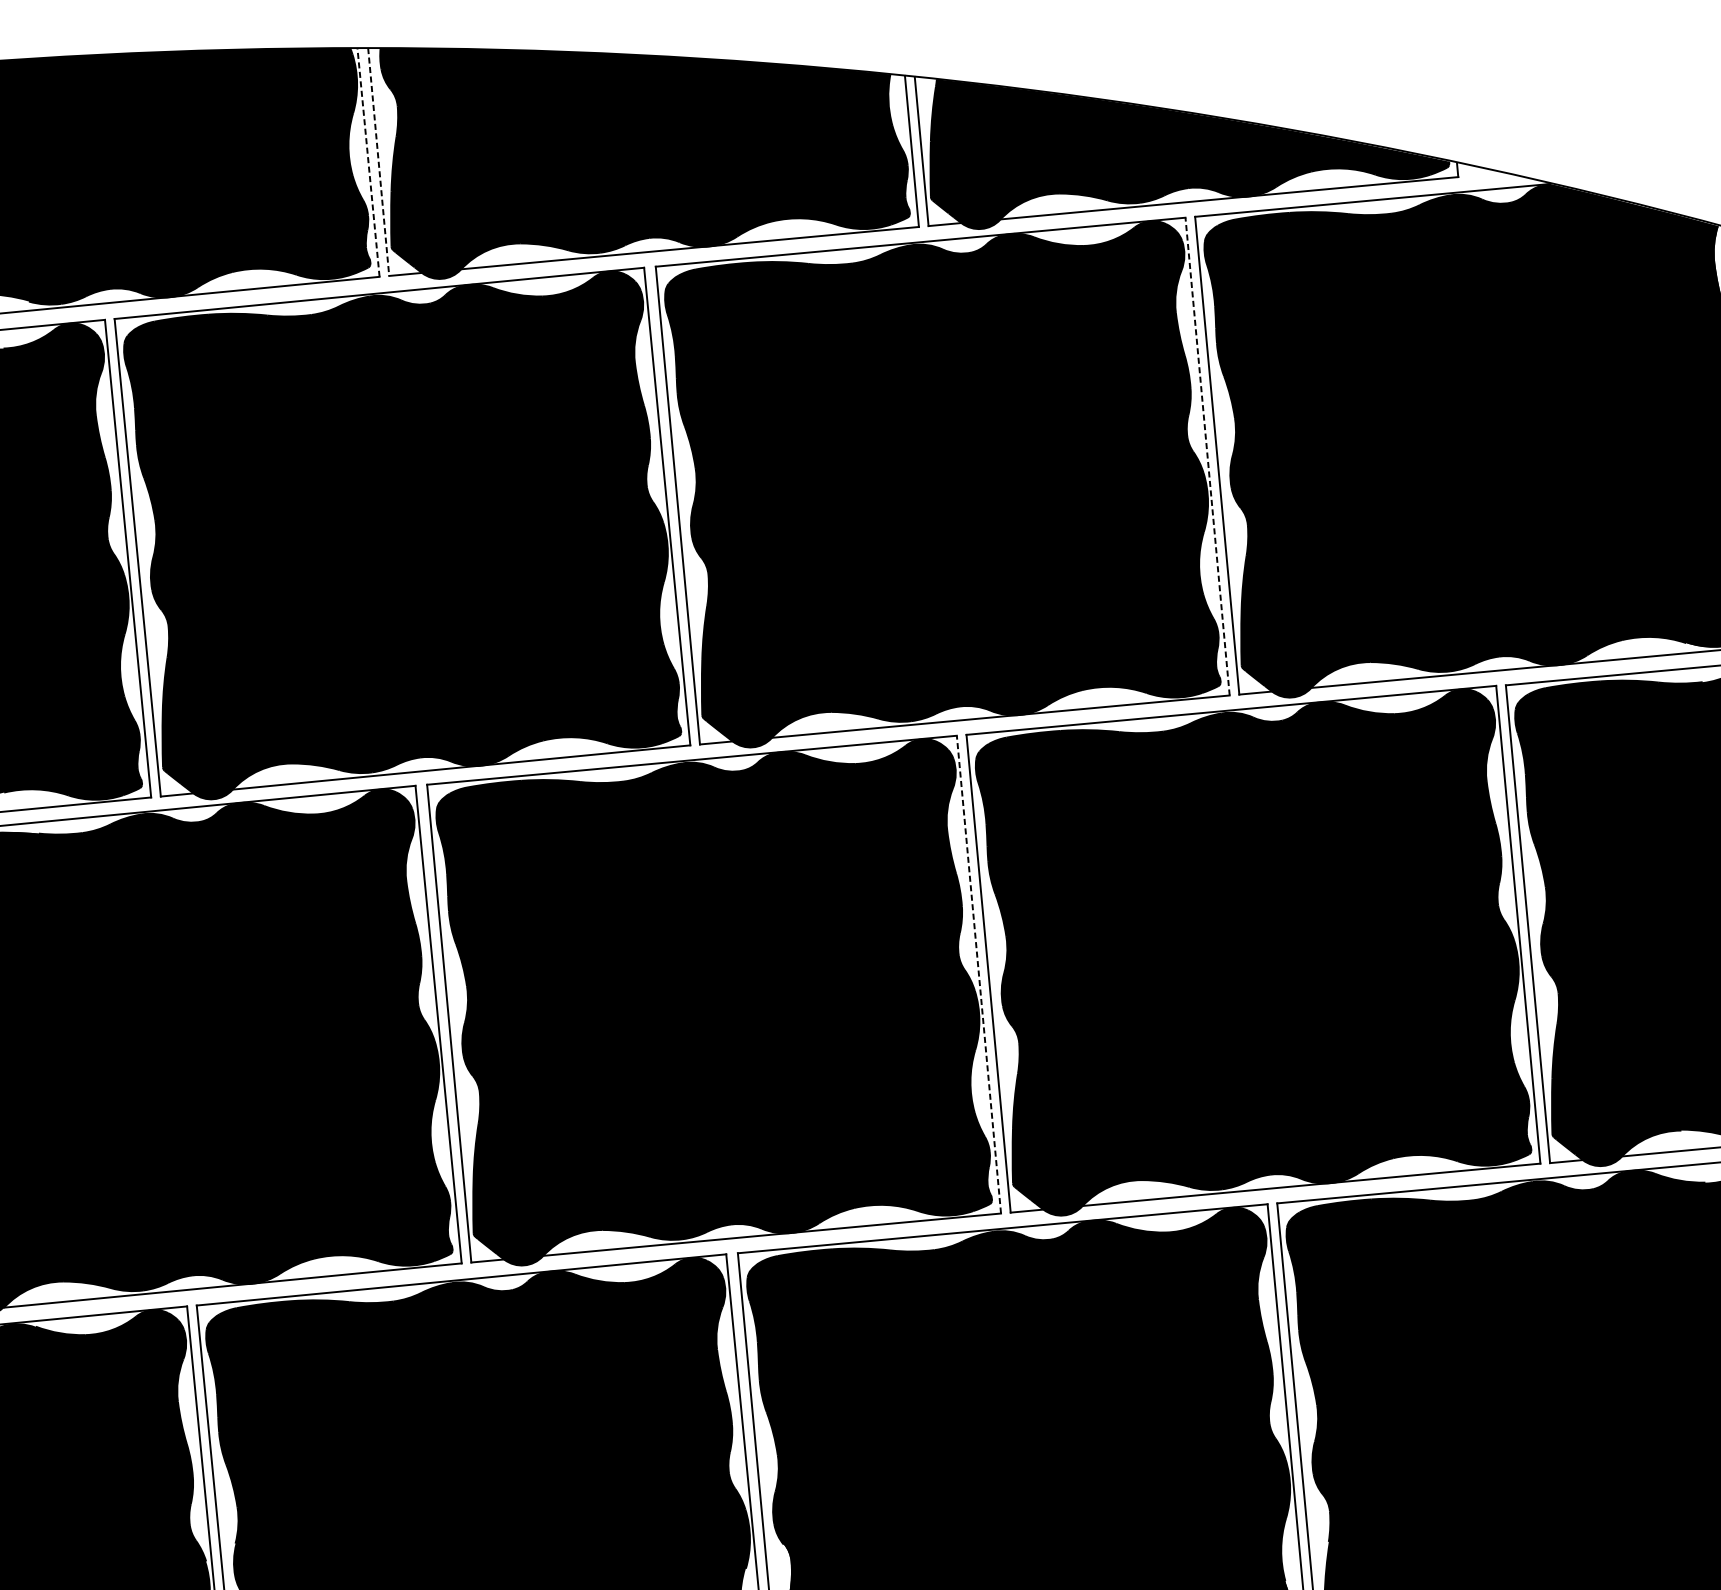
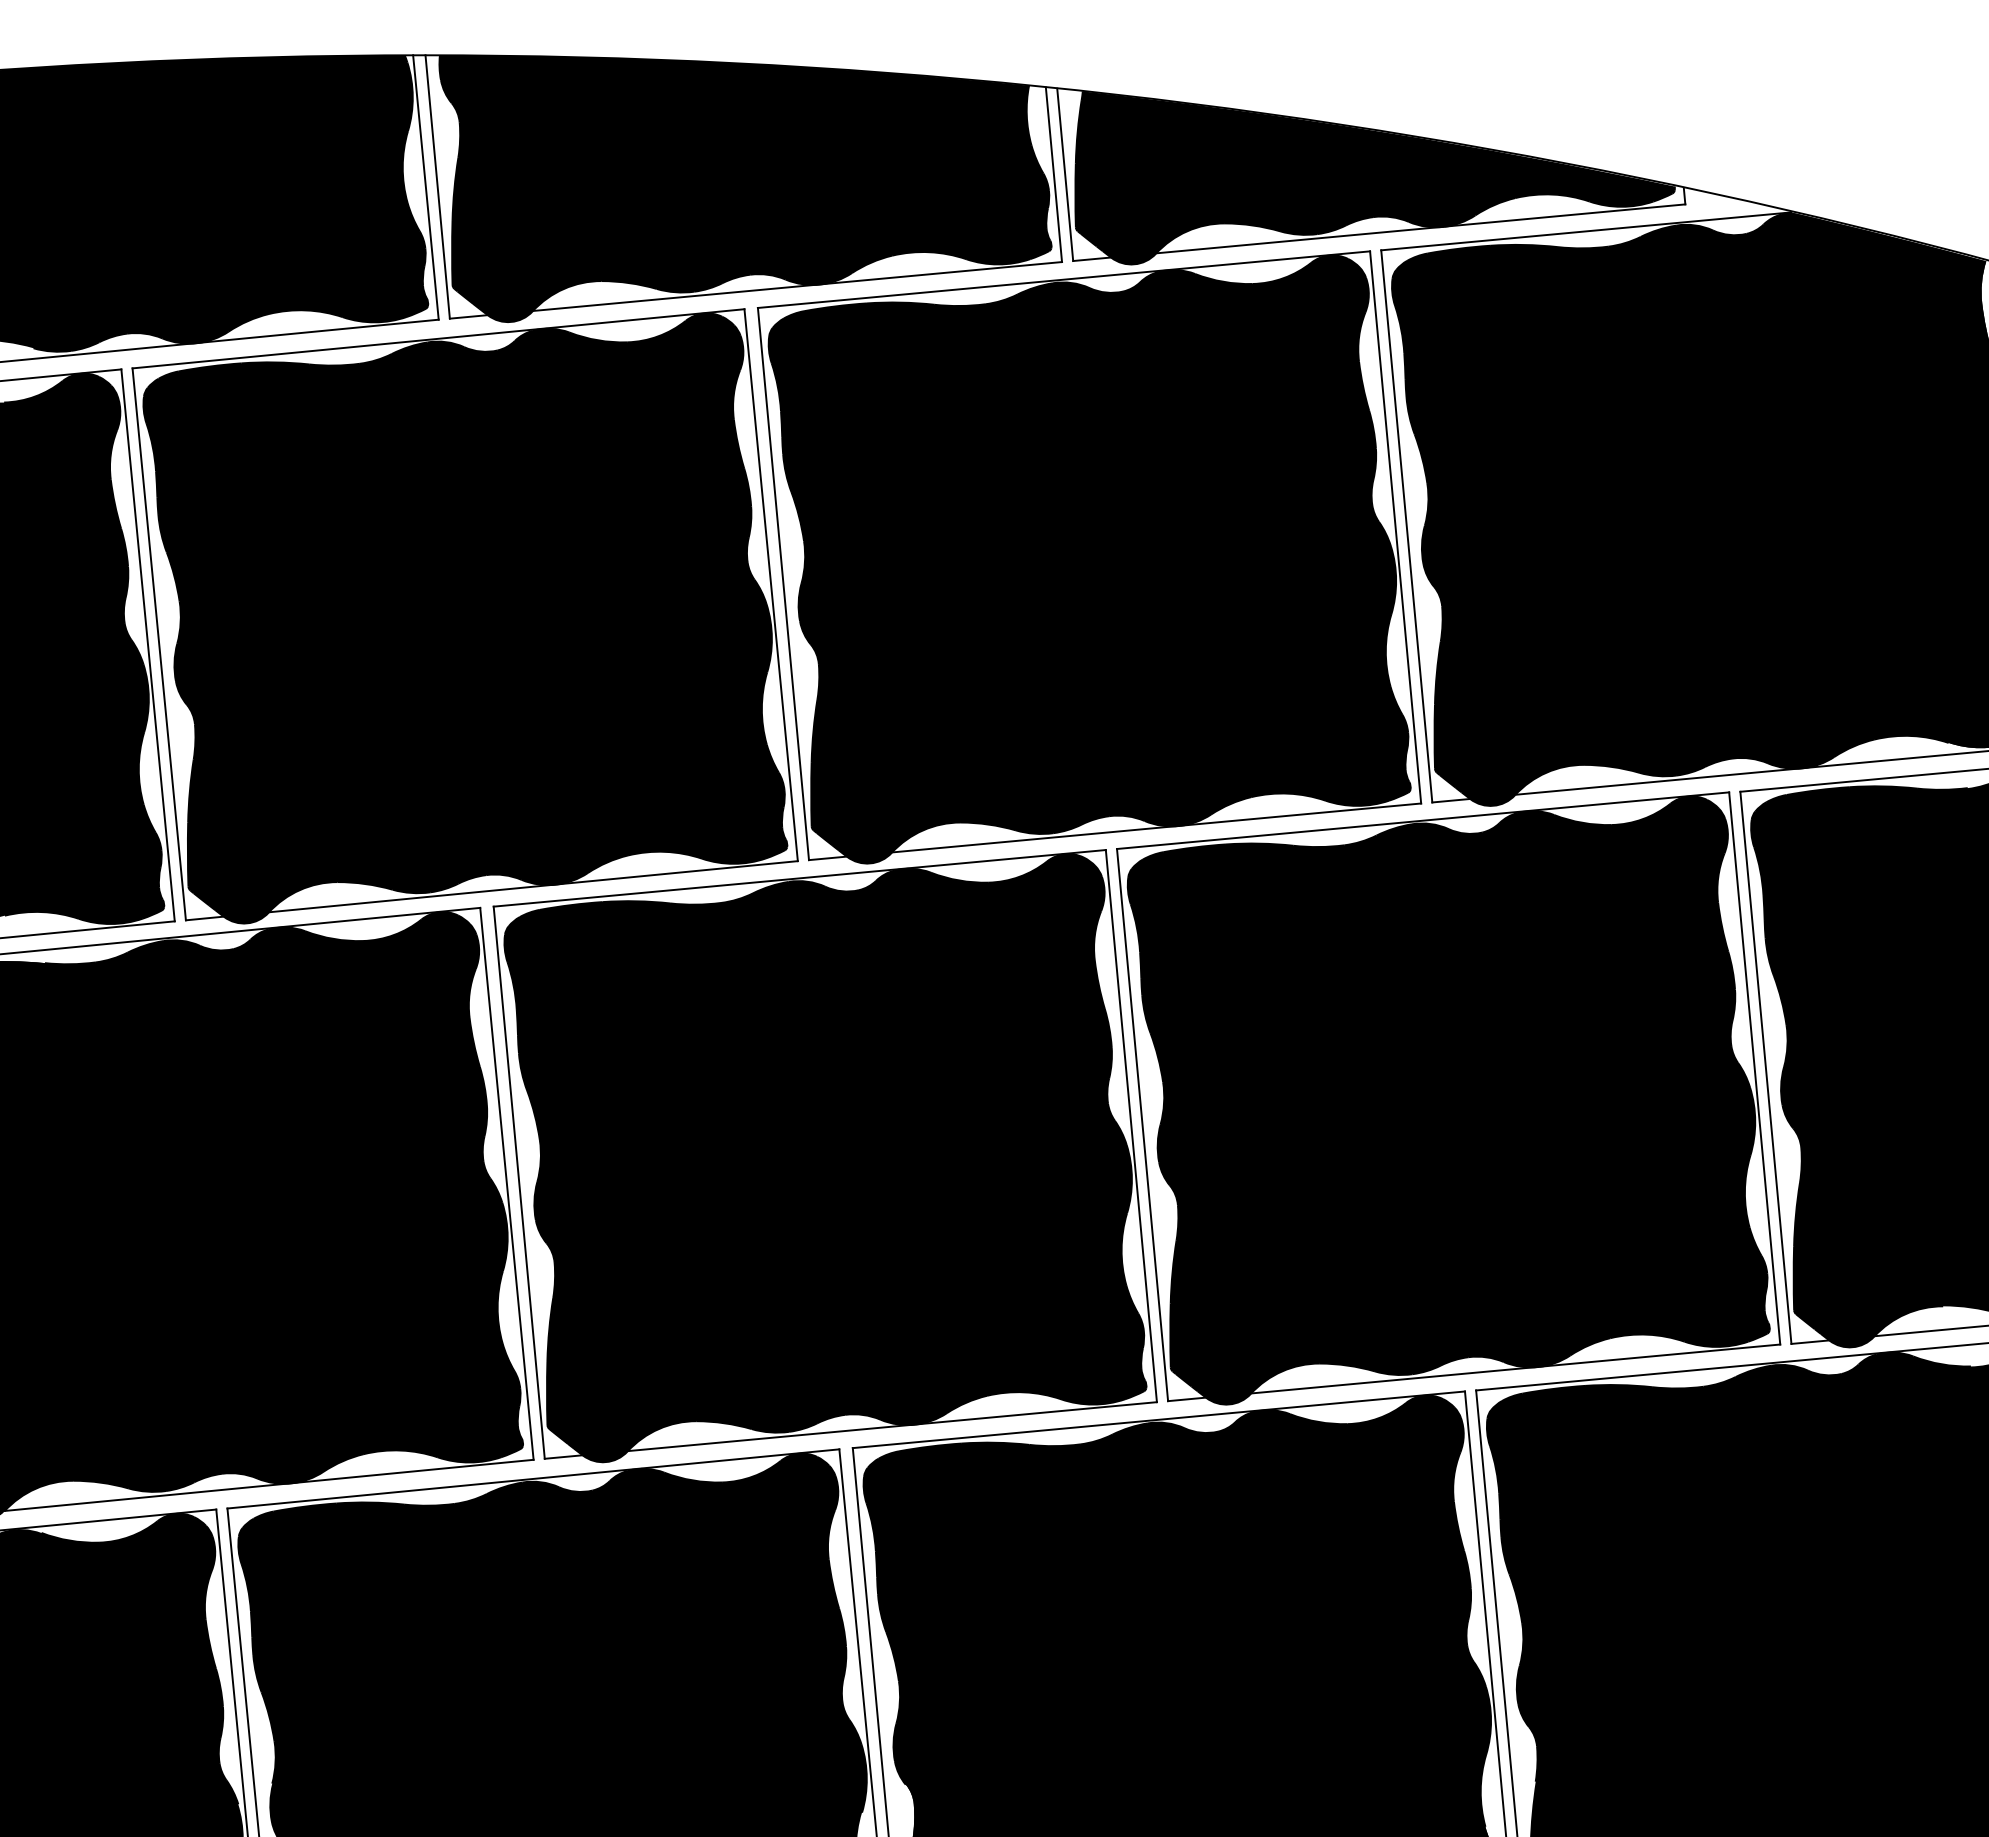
line: (368, 162) -> (425, 187), dashed -> solid
line: (378, 162) -> (437, 187), dashed -> solid
line: (1207, 455) -> (1395, 526), dashed -> solid
line: (979, 974) -> (1131, 1125), dashed -> solid

